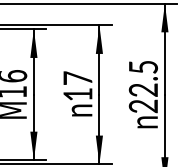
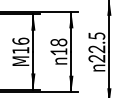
text: (77, 78) -> (58, 42), 17 -> 18

